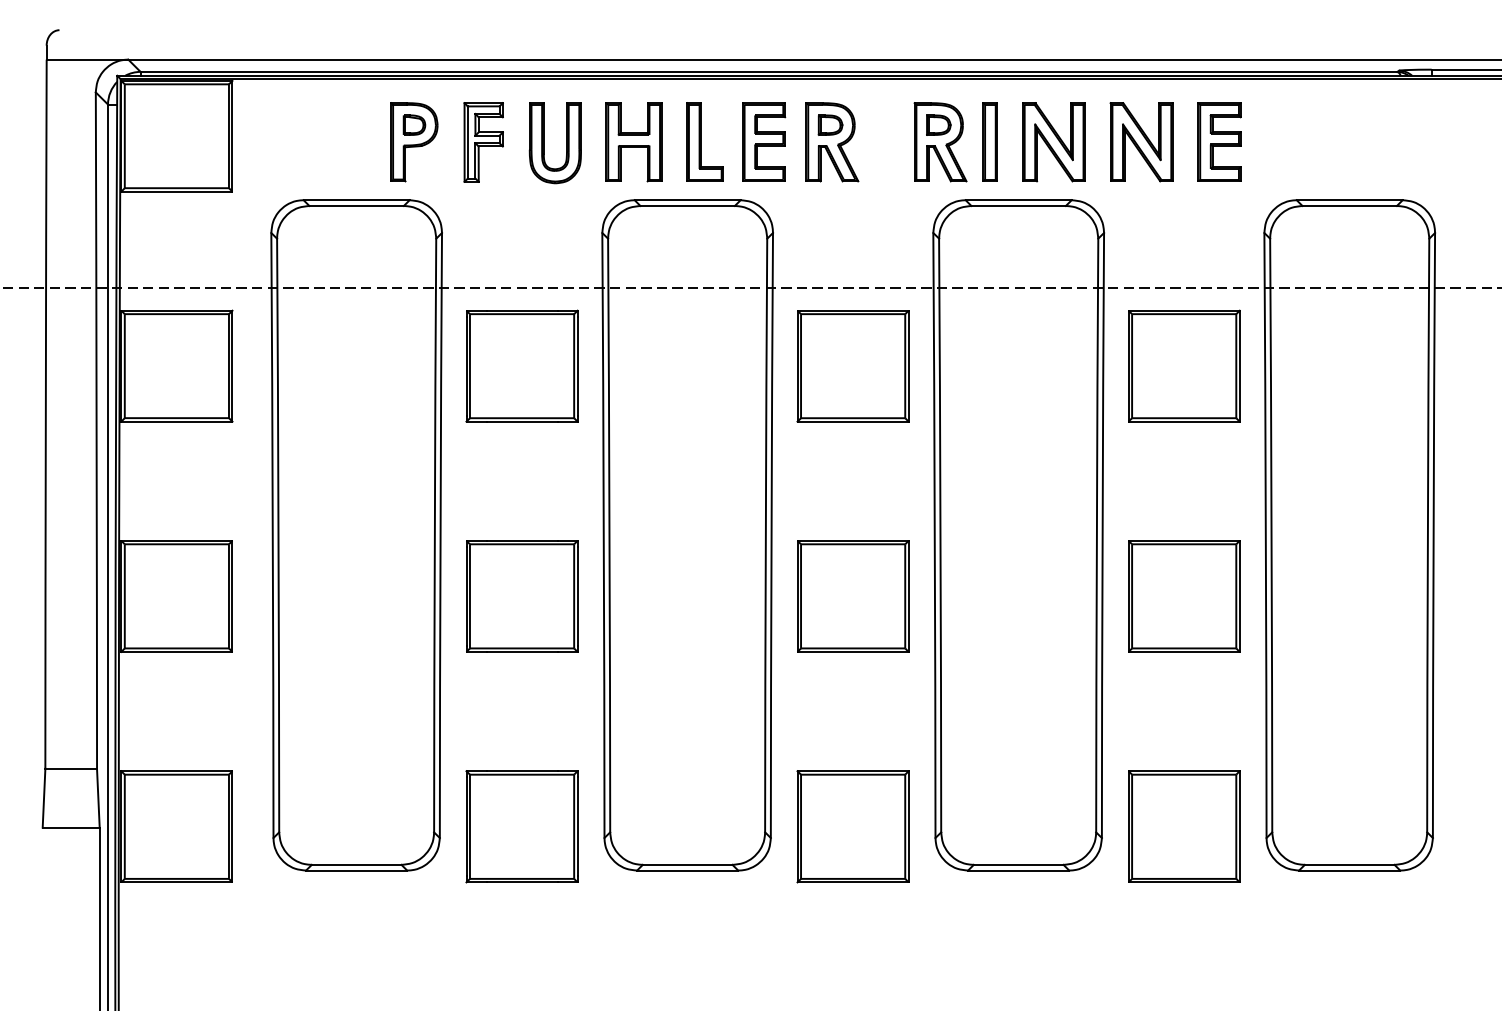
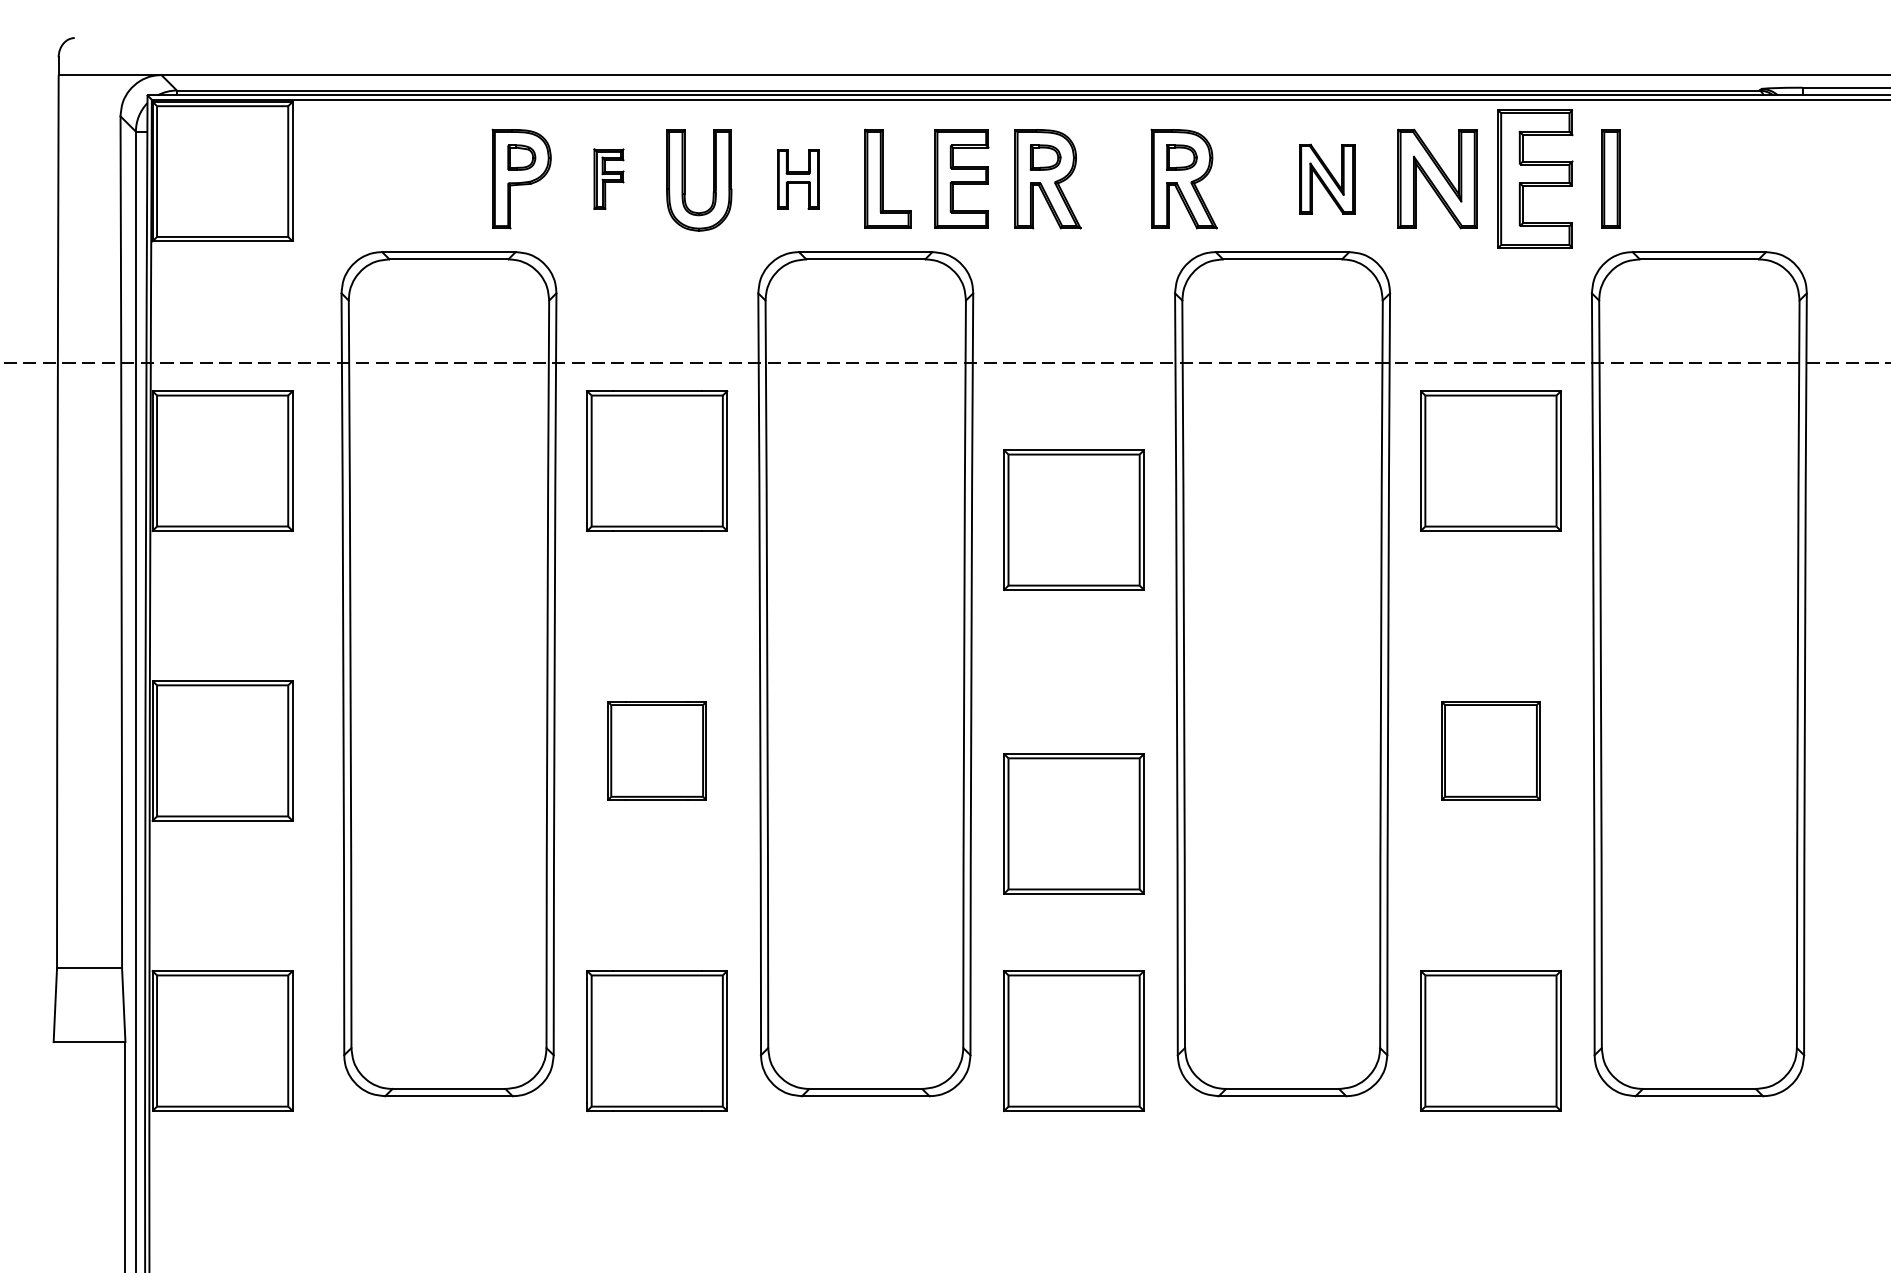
part: (483, 141) -> (608, 178), size x0.6
part: (990, 141) -> (1610, 178), moved
part: (1219, 141) -> (1535, 178), size x1.4
part: (634, 142) -> (798, 179), size x0.6
part: (1053, 142) -> (1326, 179), size x0.7
part: (852, 365) -> (1073, 519), moved
part: (521, 596) -> (656, 750), size x0.7
part: (852, 596) -> (1073, 823), moved
part: (1183, 596) -> (1490, 750), size x0.7

